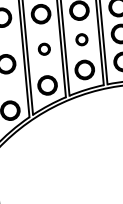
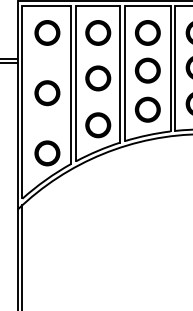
part: (81, 39) -> (147, 70), size x1.67
part: (44, 49) -> (98, 78), size x1.67

